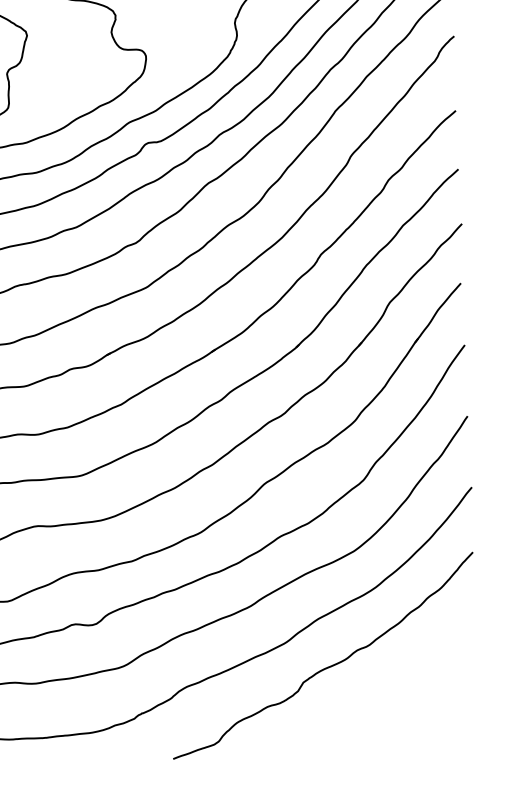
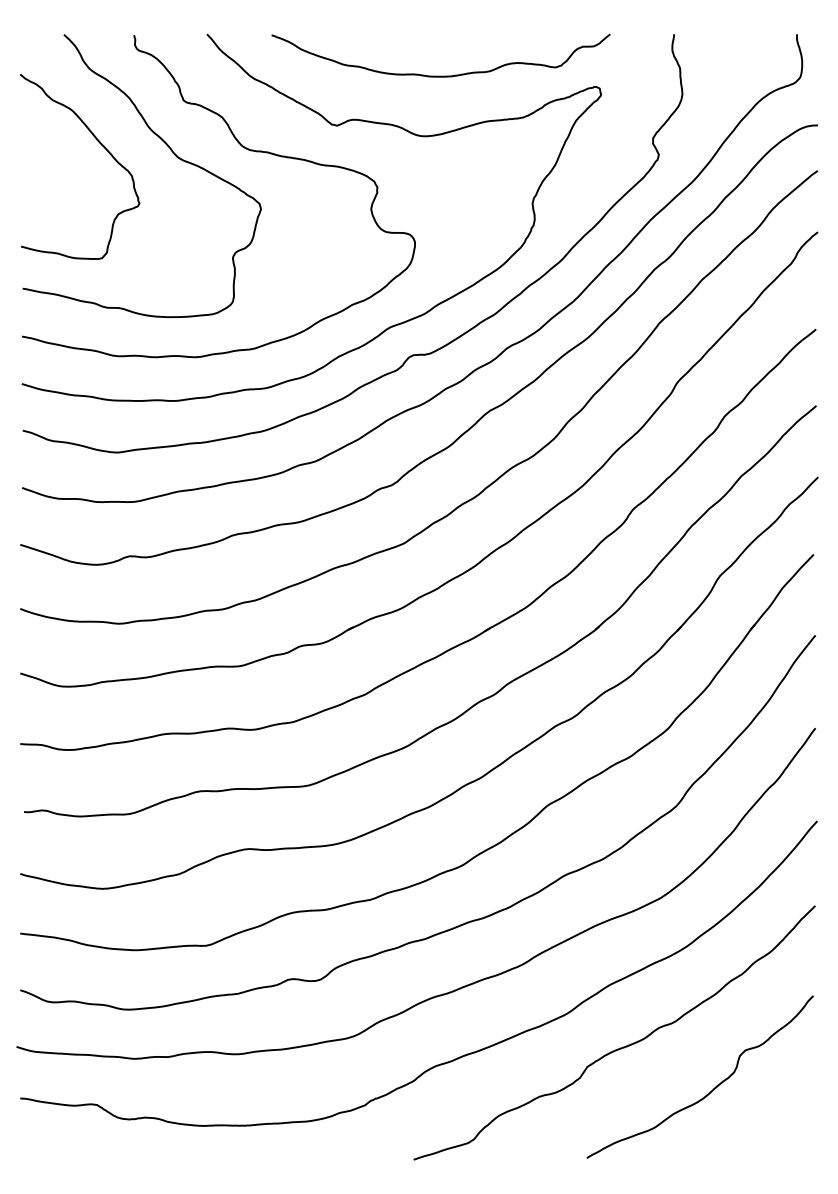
curve: (399, 696) -> (712, 1089), added

